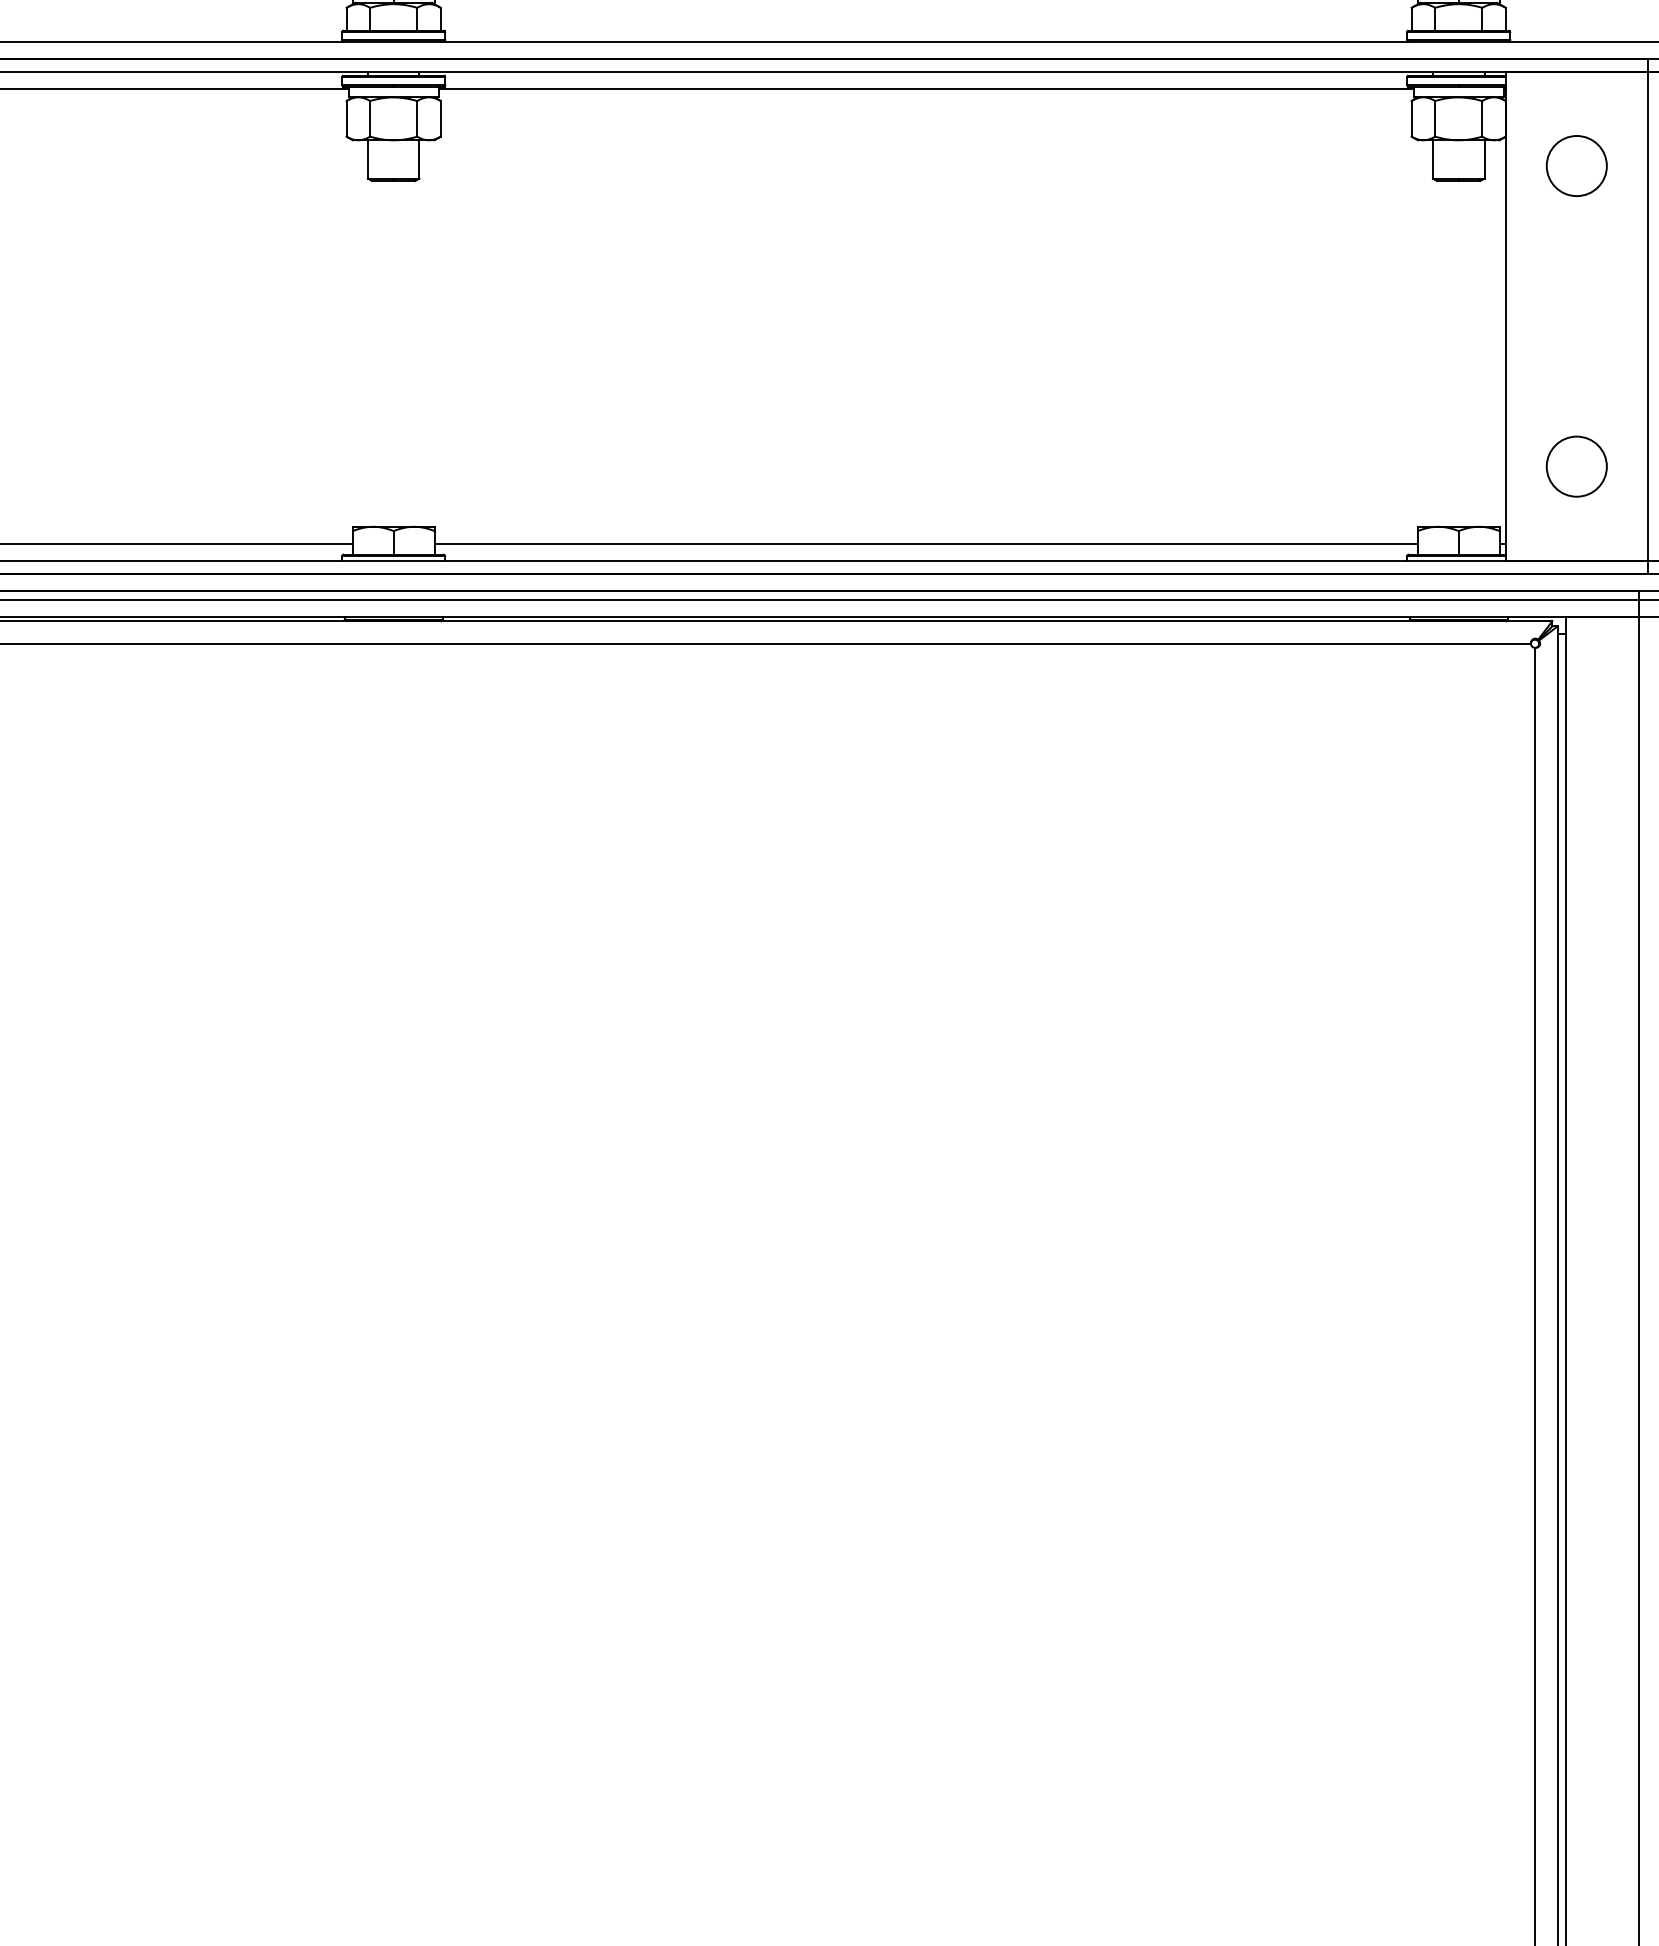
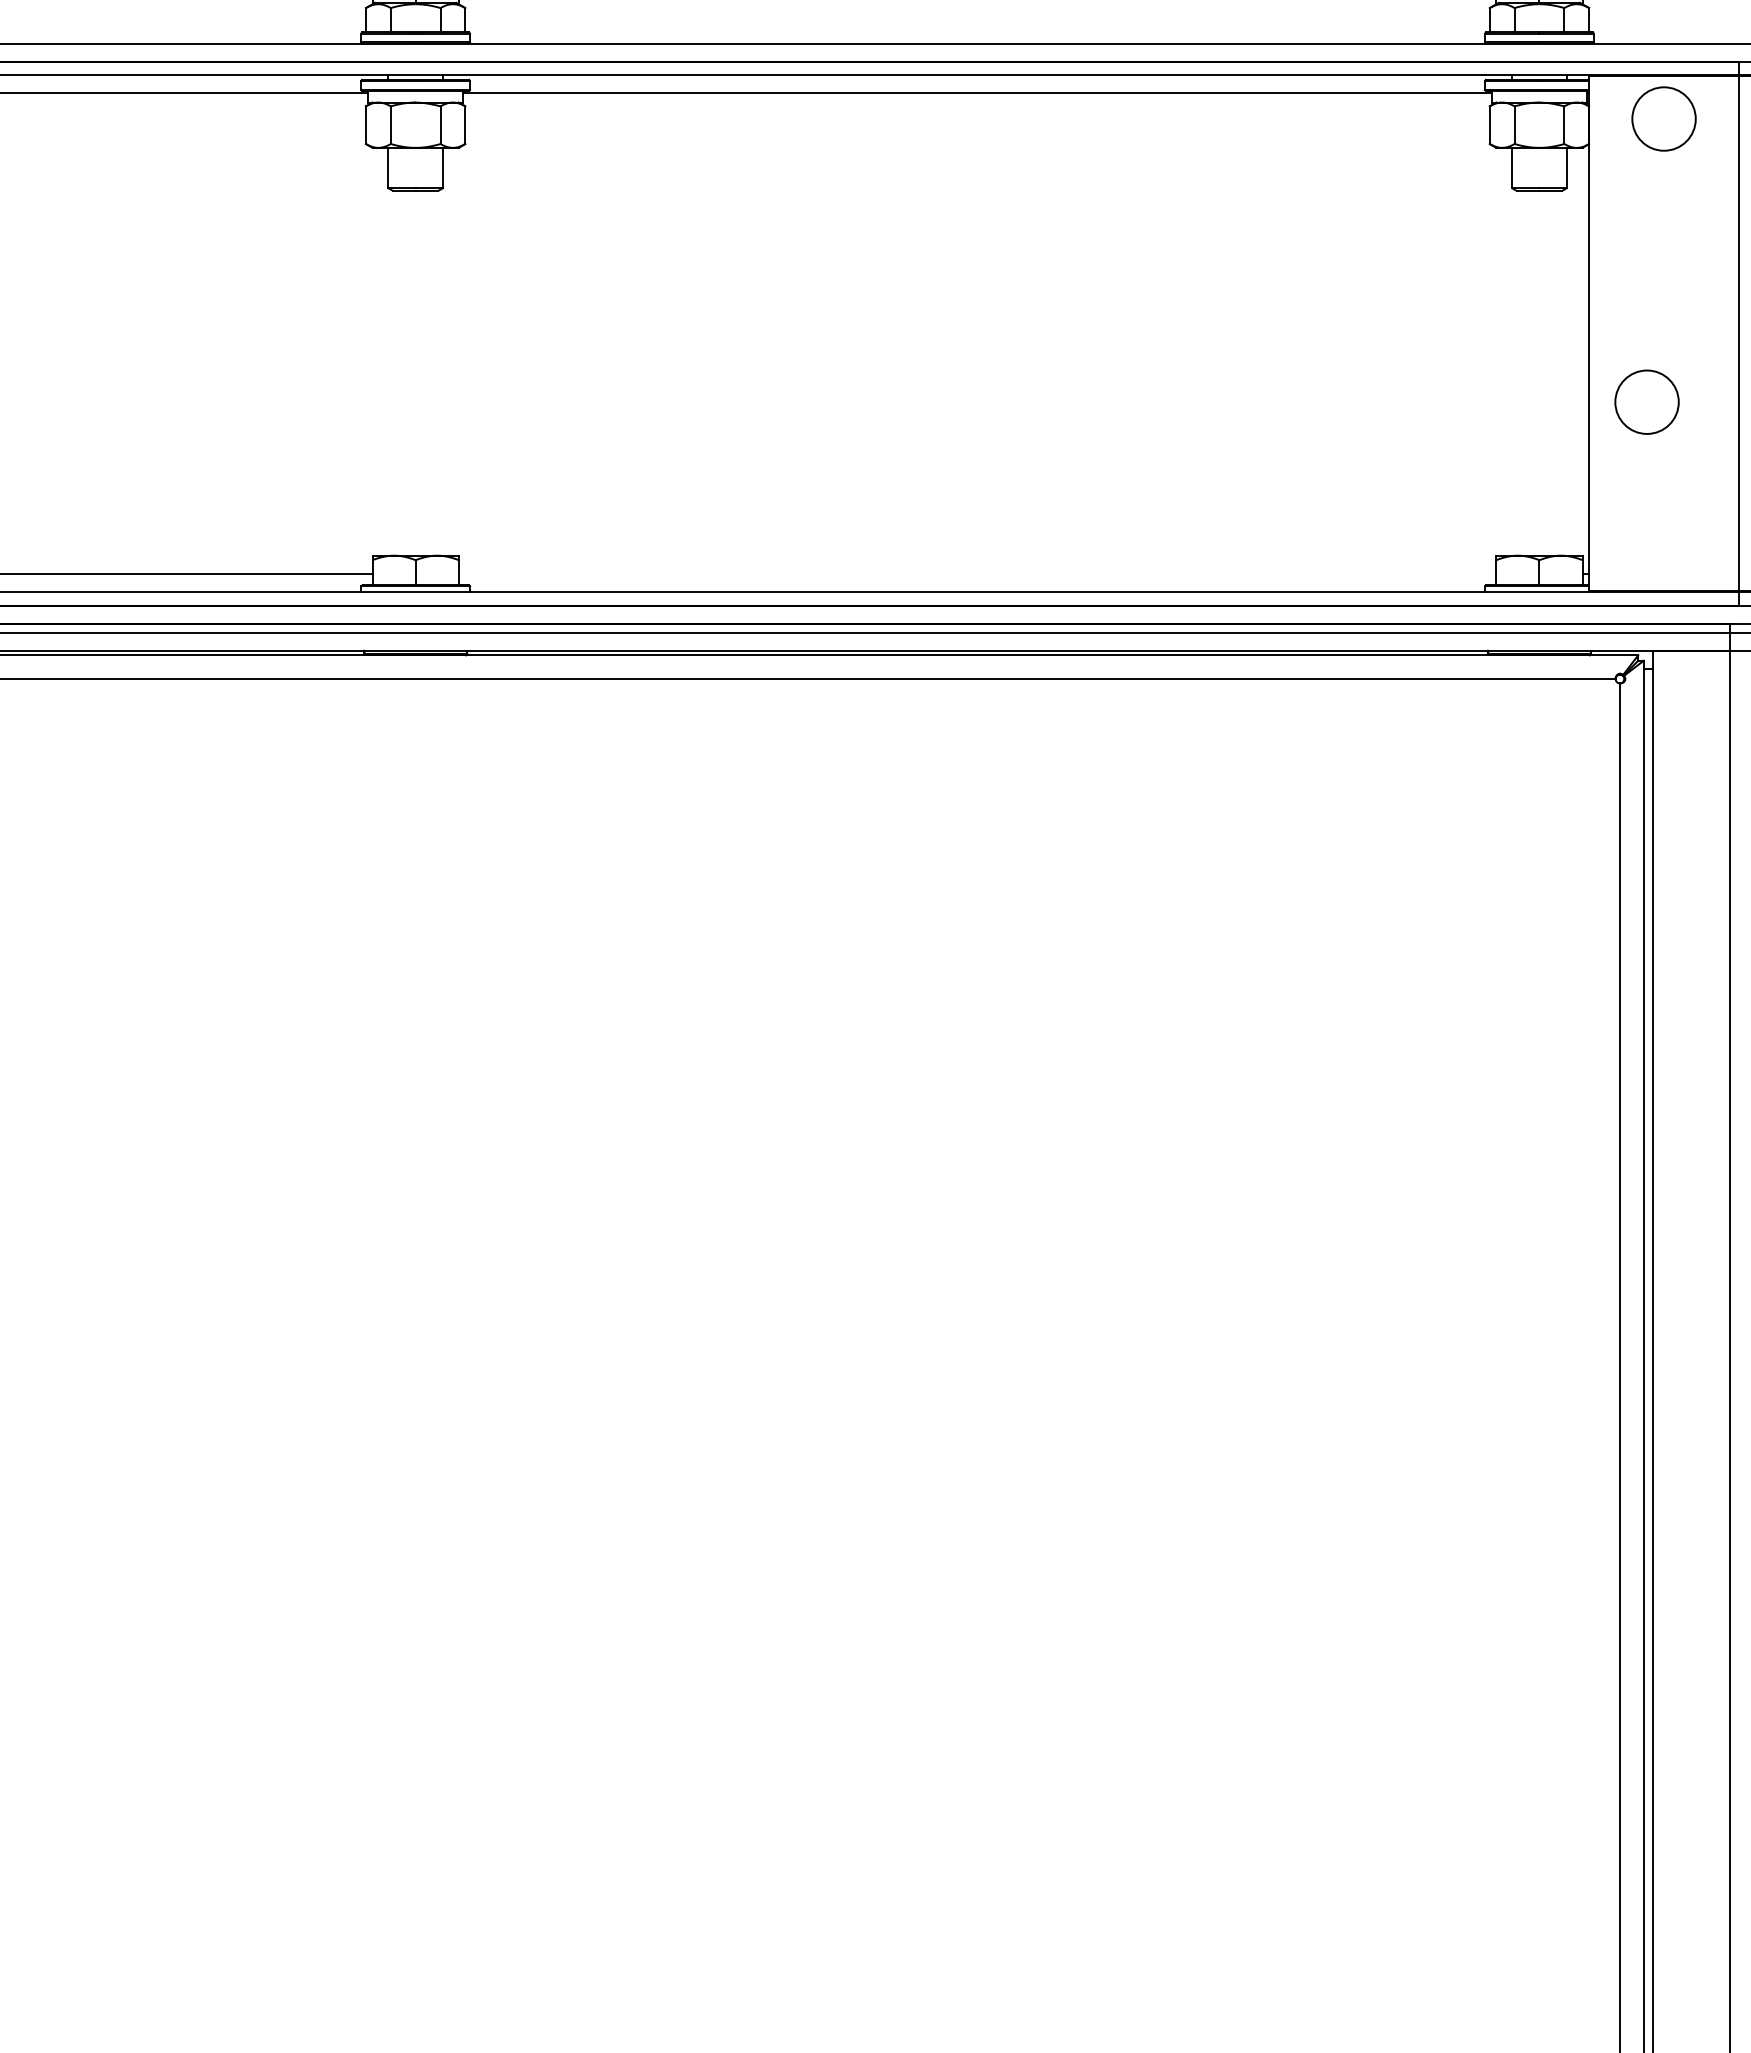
circle: (1576, 165) -> (1663, 118), moved
circle: (1576, 465) -> (1646, 401), moved
line: (926, 543) -> (977, 573), removed

